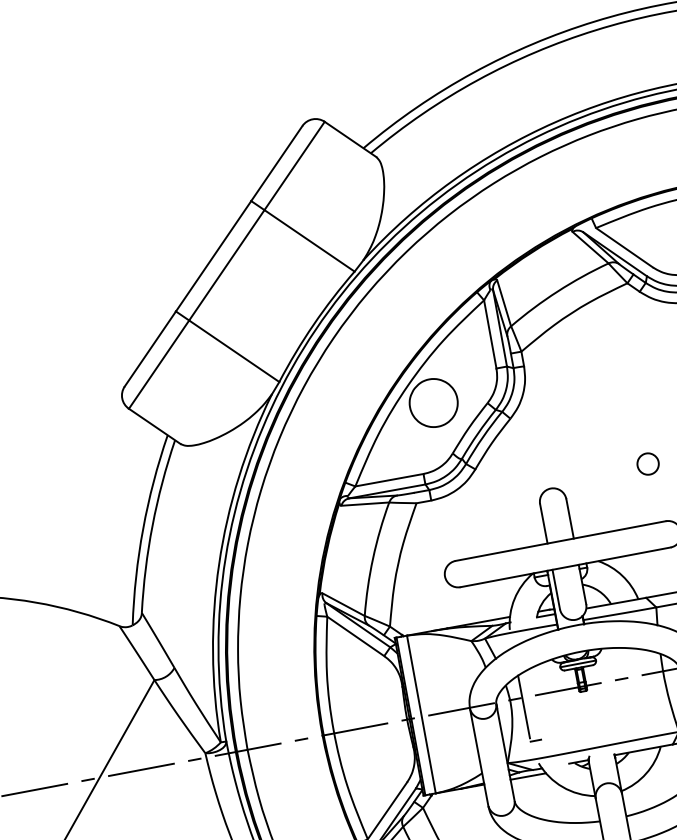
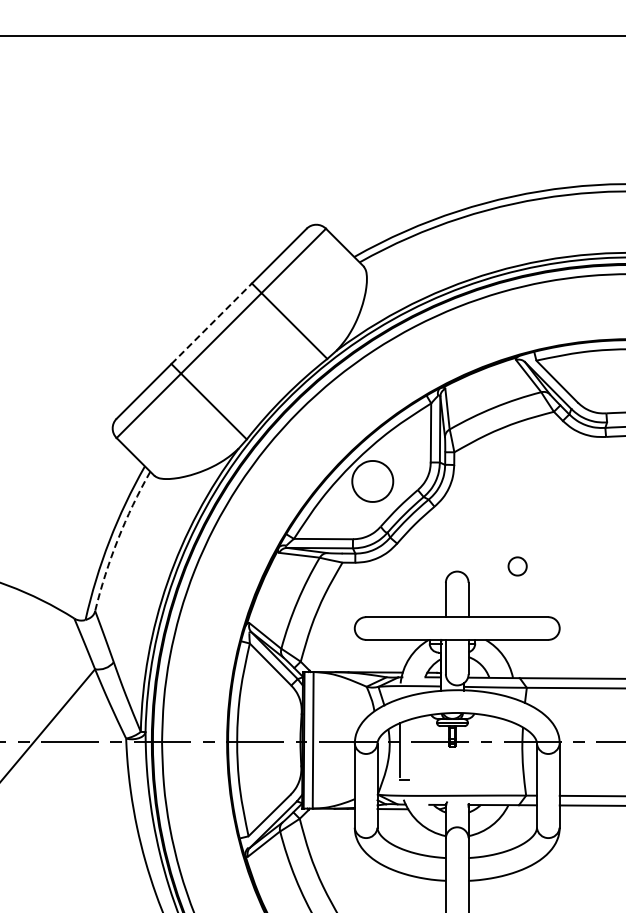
line: (213, 256) -> (211, 323), solid -> dashed
part: (647, 464) -> (517, 566), moved
arc: (153, 525) -> (118, 539), solid -> dashed

